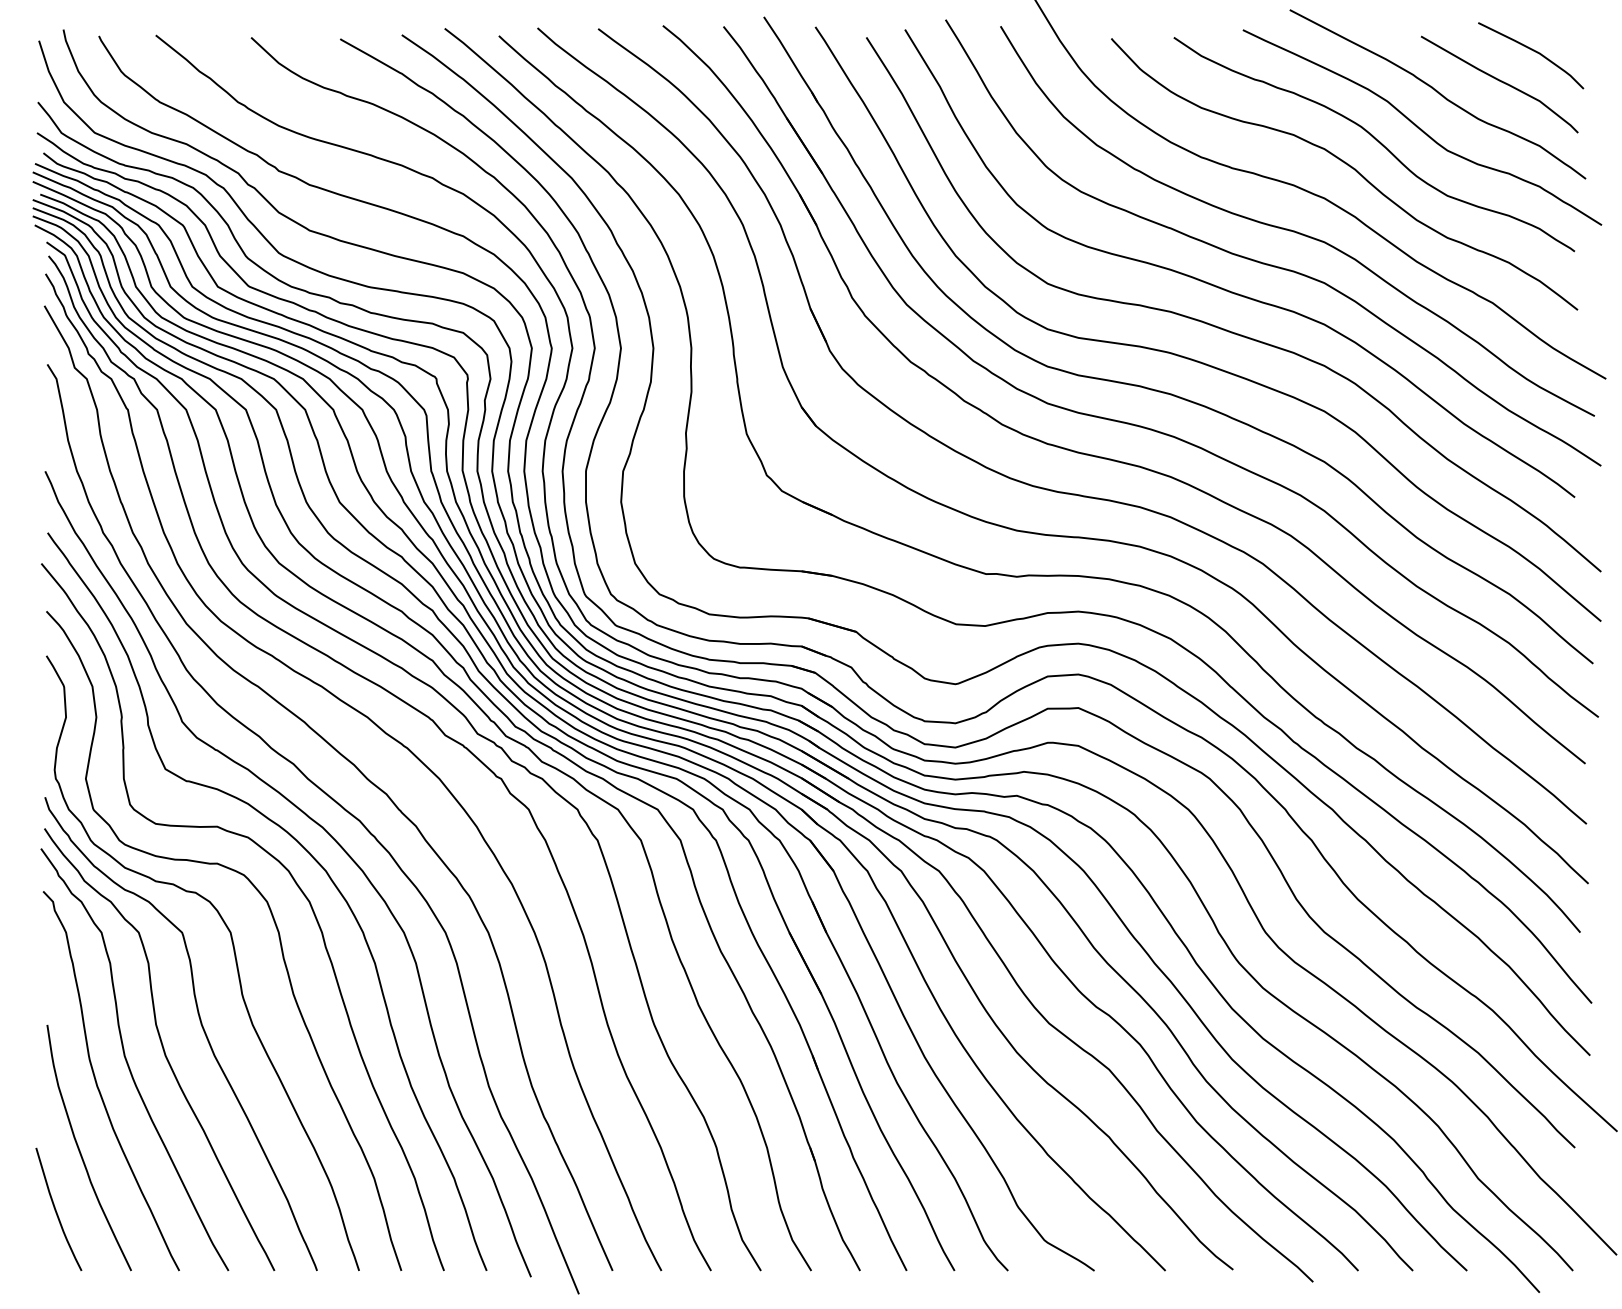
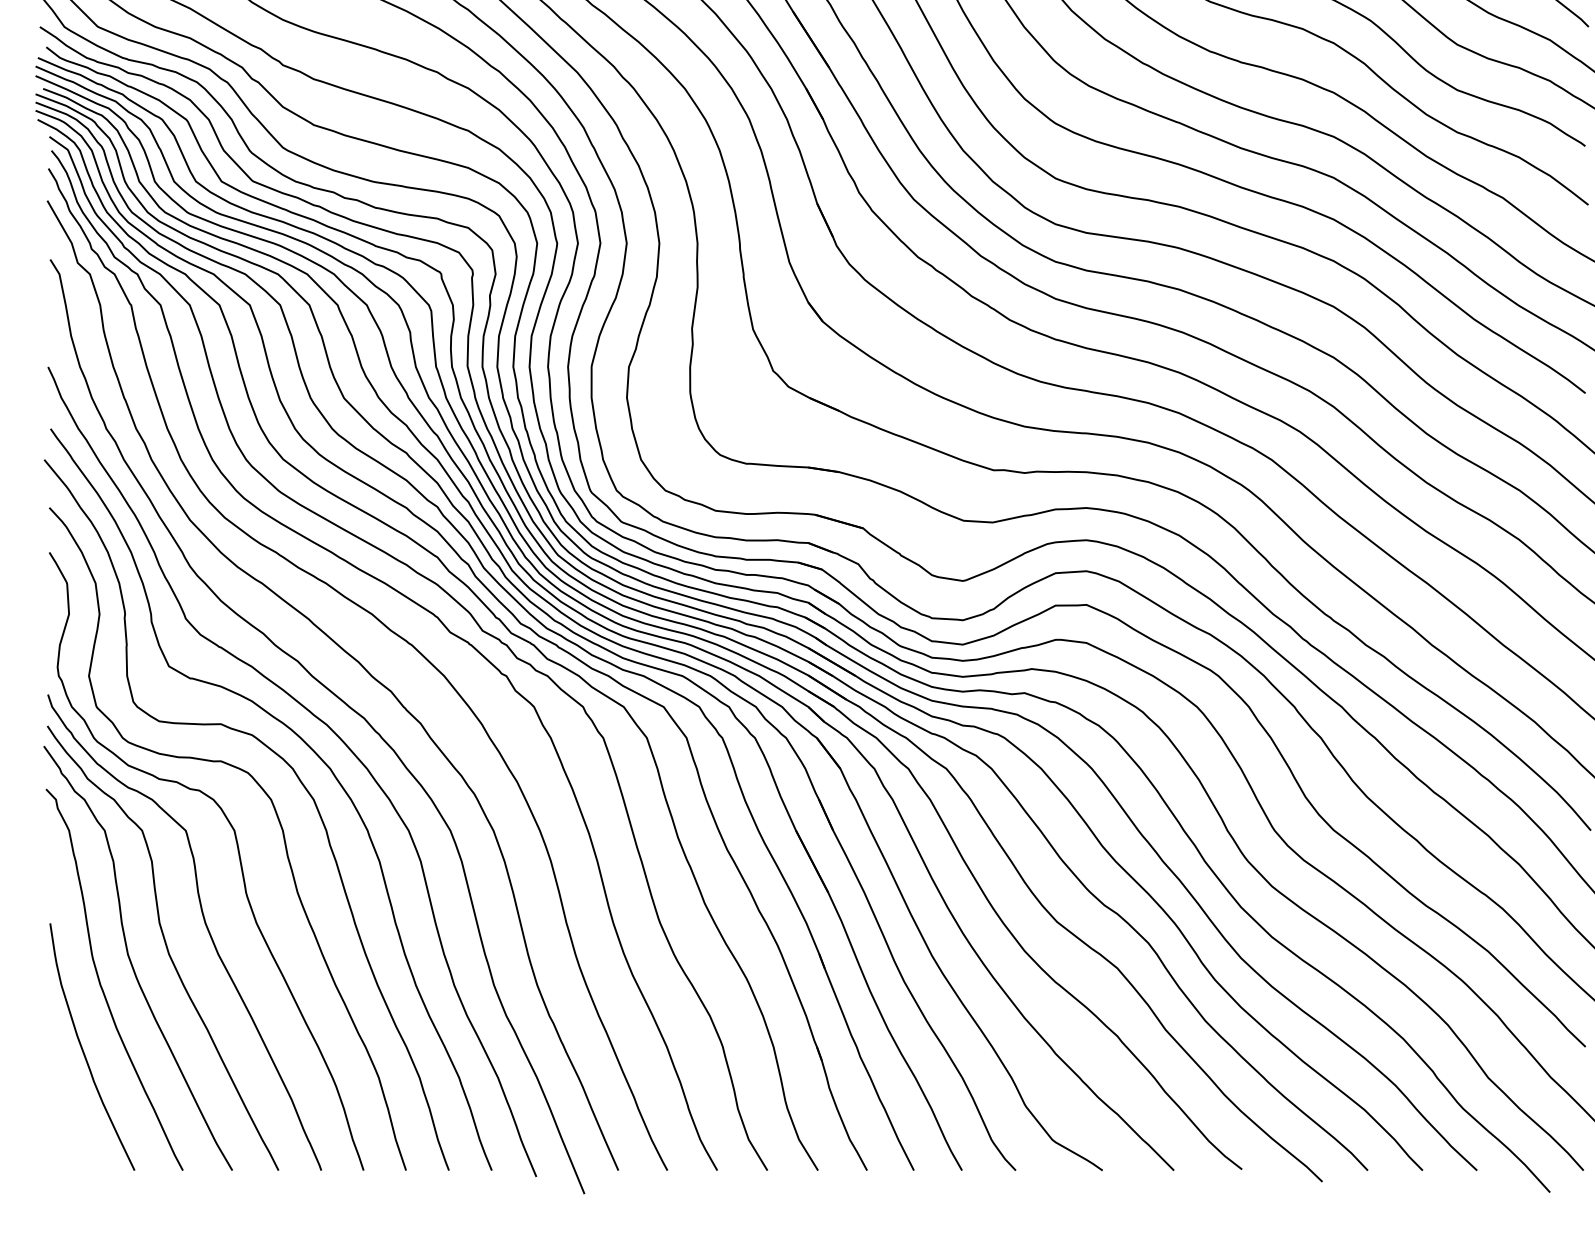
curve: (56, 1209) -> (59, 1108), removed

